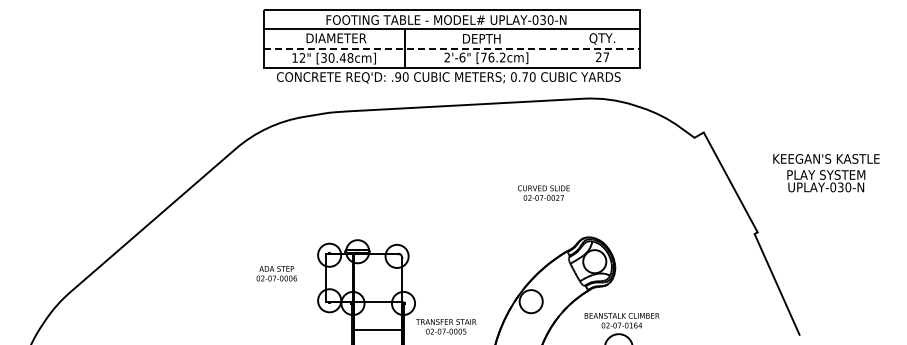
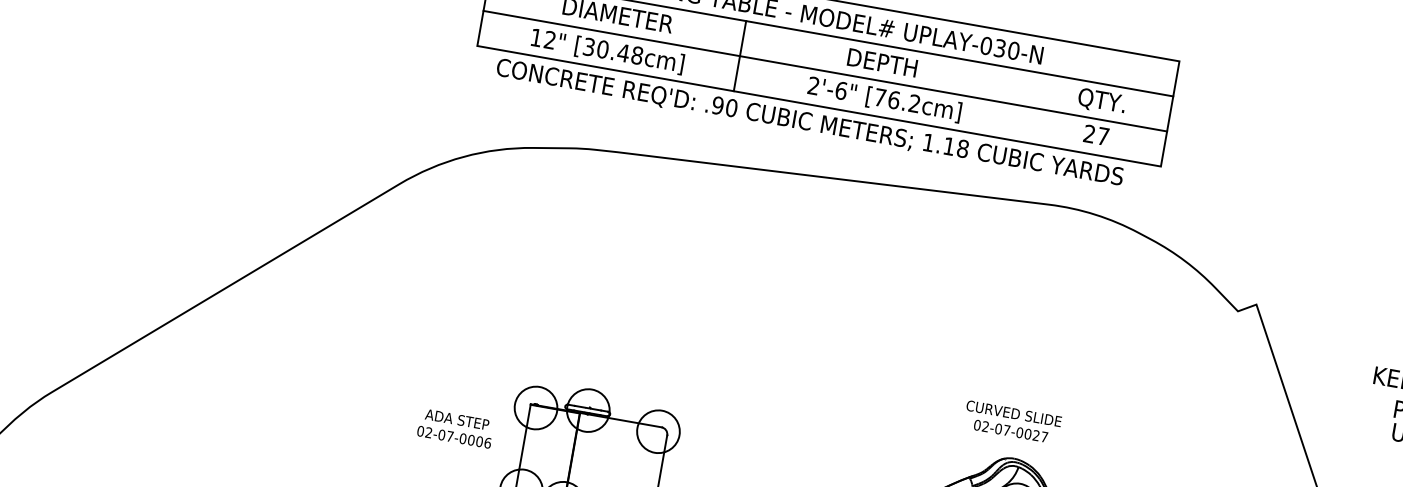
line: (452, 48) -> (826, 71), dashed -> solid
text: (523, 76) -> (946, 144), 0.70 -> 1.18
text: (543, 192) -> (1012, 421), moved
text: (276, 273) -> (455, 428), moved

